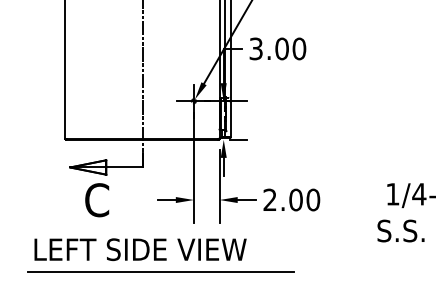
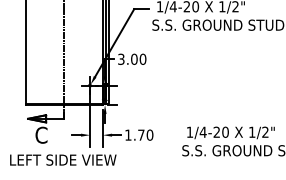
text: (282, 198) -> (134, 134), 2.00 -> 1.70
line: (160, 272) -> (73, 171), removed

